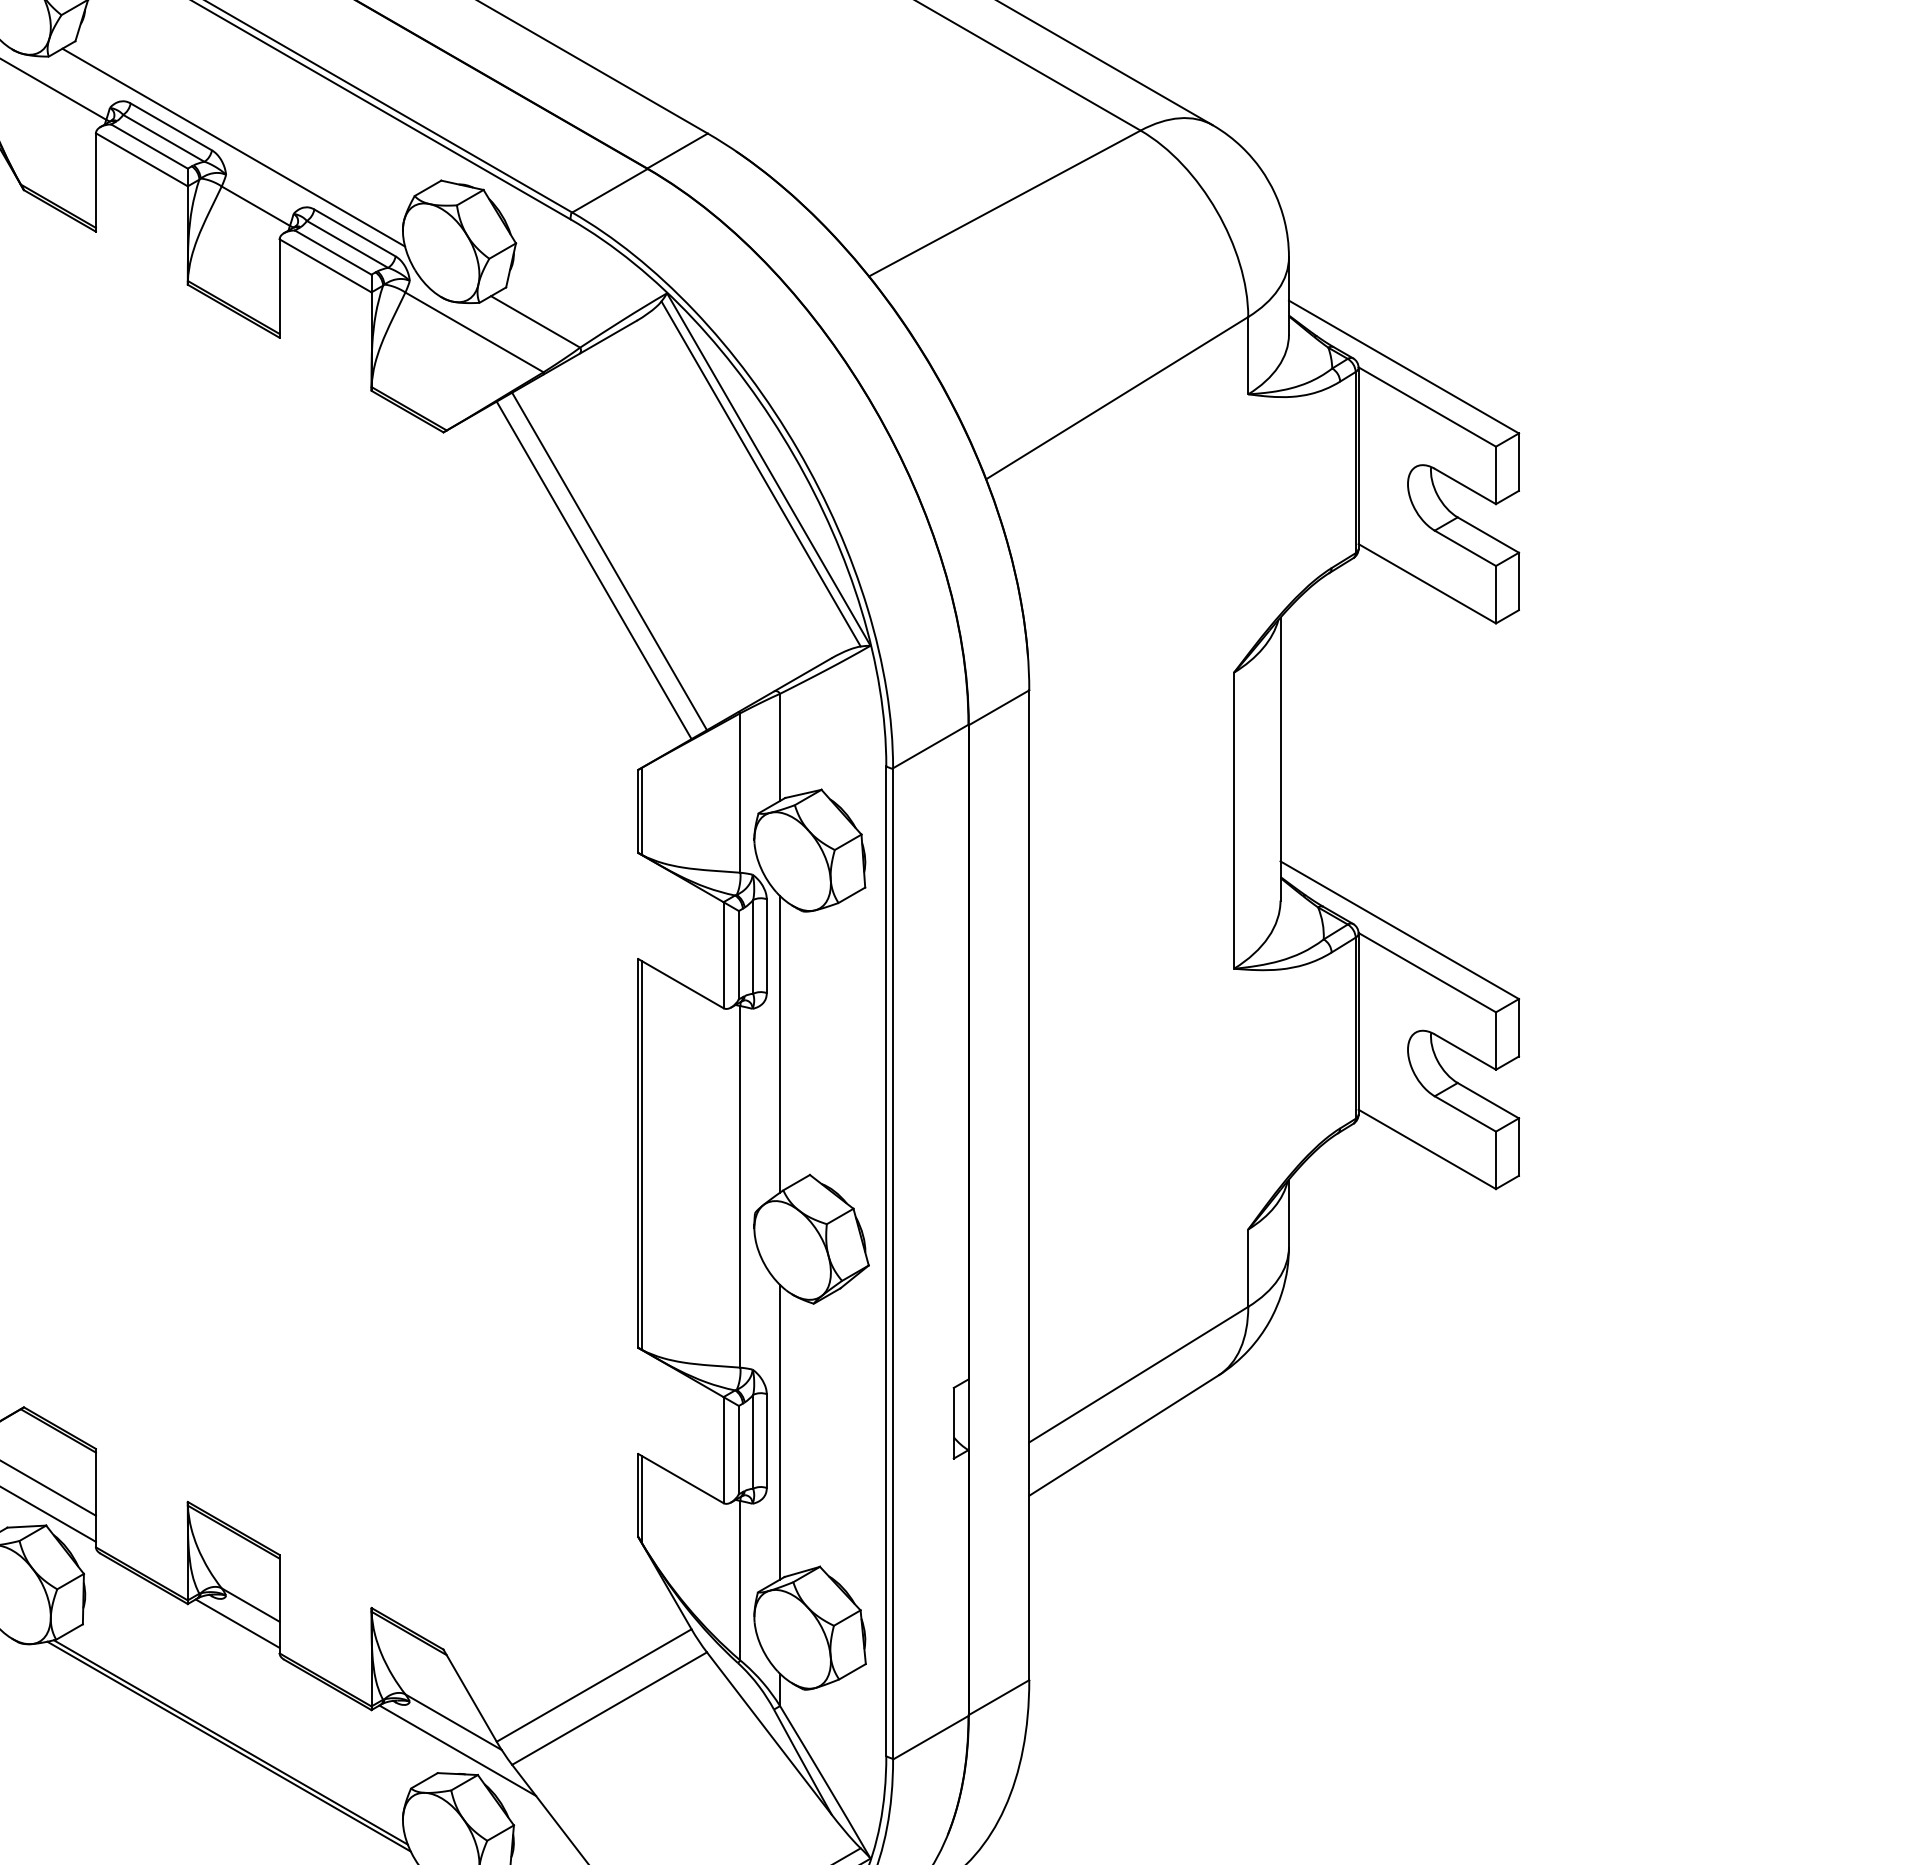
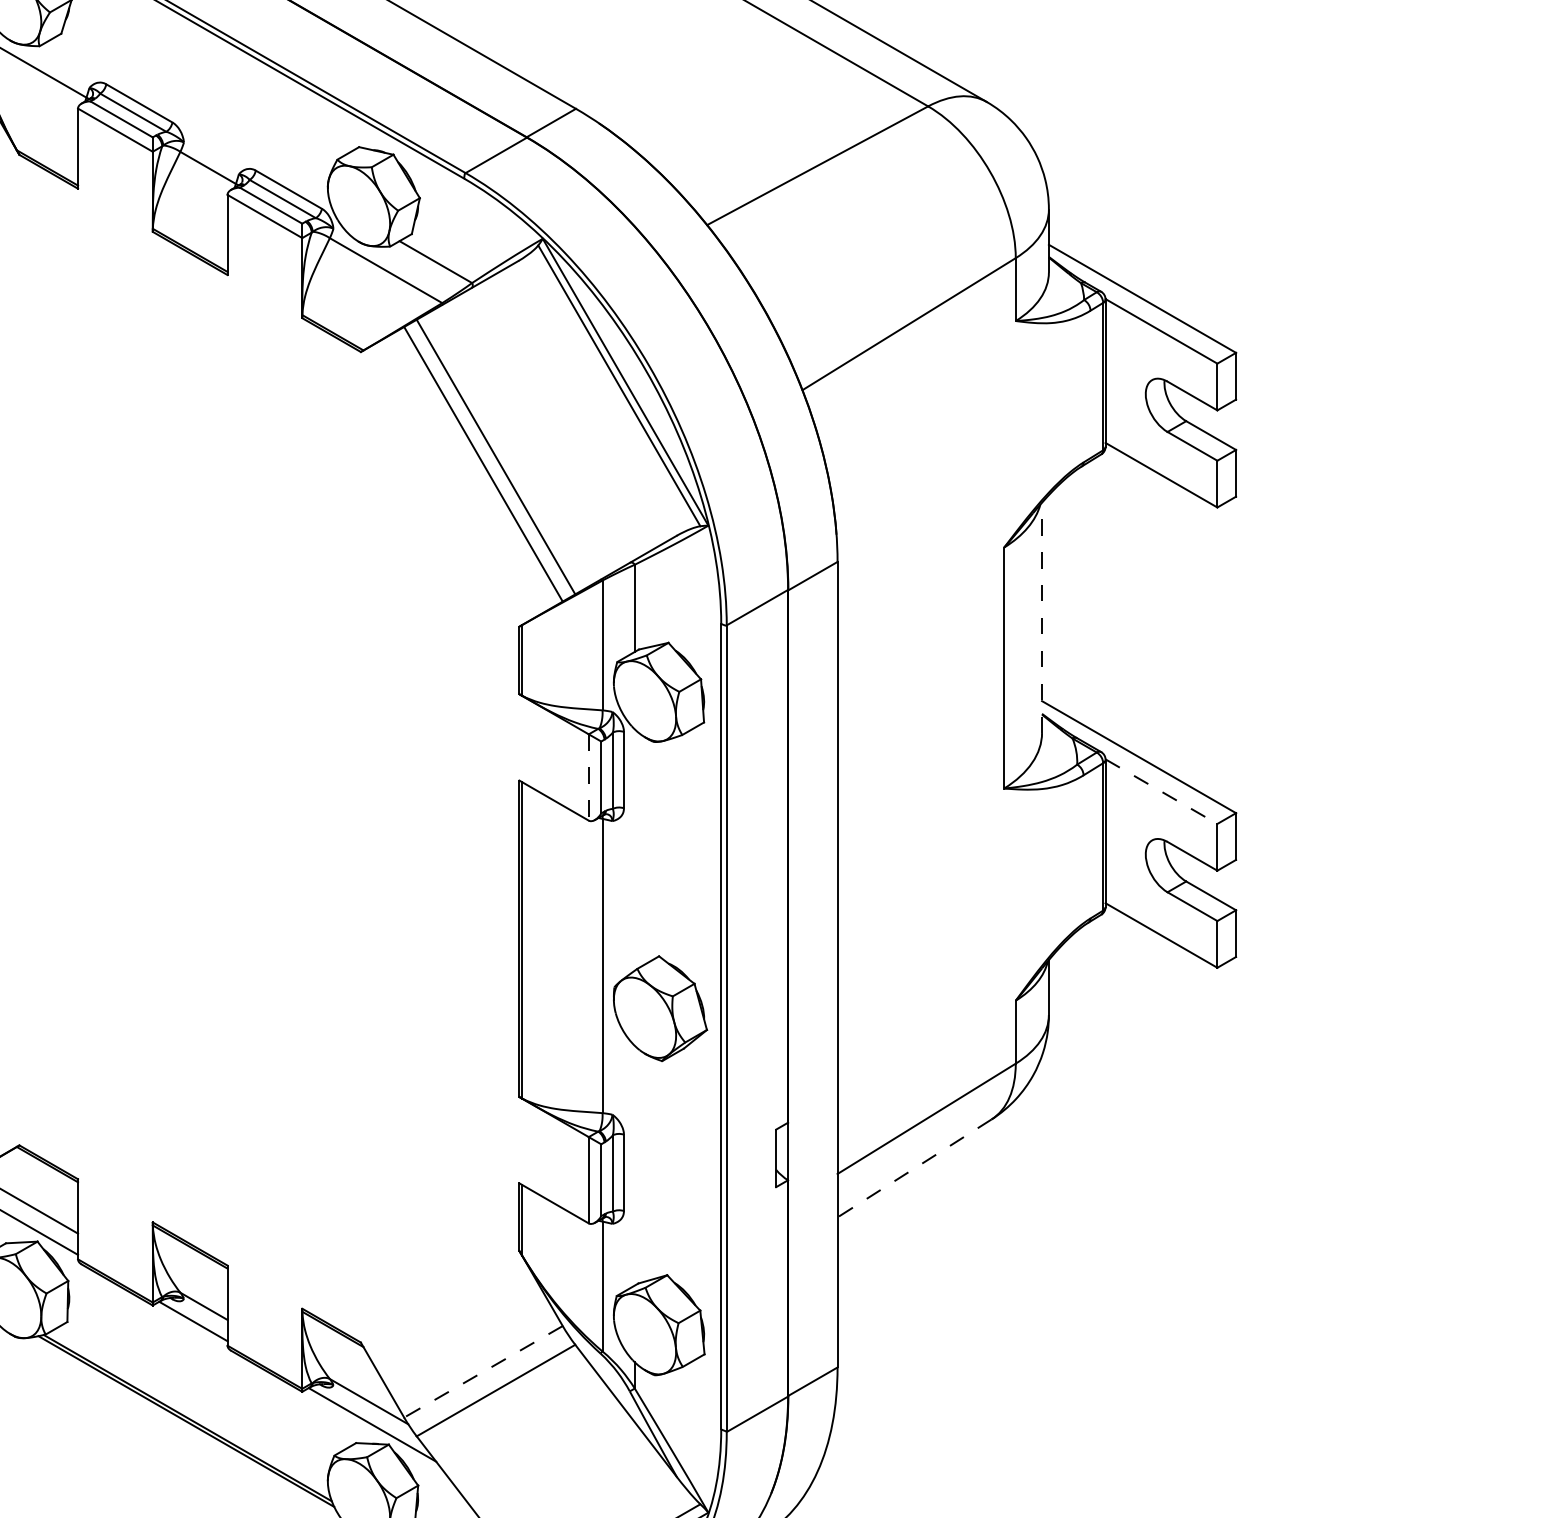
line: (233, 147) -> (189, 120), removed
line: (1280, 758) -> (1042, 617), solid -> dashed
line: (723, 955) -> (588, 777), solid -> dashed
line: (1427, 972) -> (1161, 791), solid -> dashed
line: (780, 1044) -> (635, 850), removed
line: (780, 1431) -> (635, 1165), removed
line: (1123, 1435) -> (914, 1168), solid -> dashed
line: (593, 1685) -> (482, 1371), solid -> dashed

